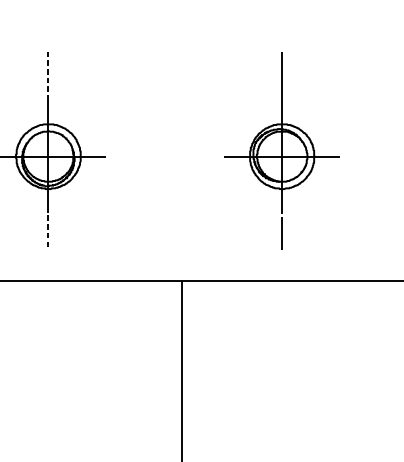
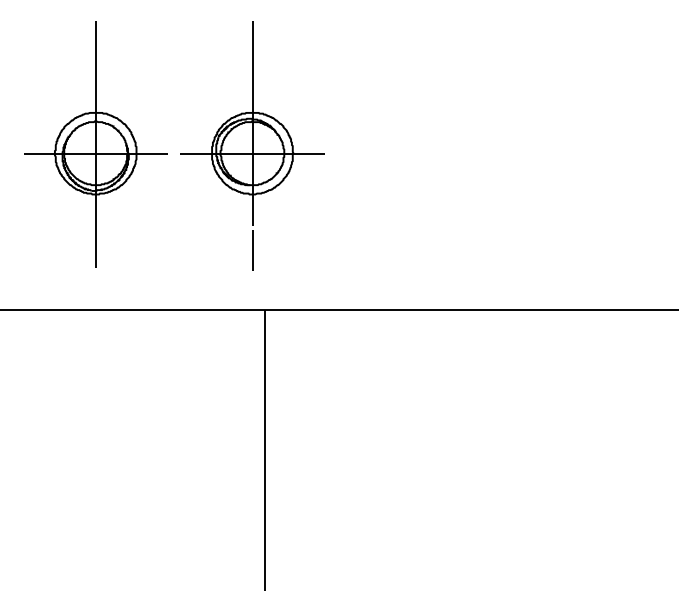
line: (48, 76) -> (95, 52), dashed -> solid
part: (282, 150) -> (252, 145), moved
line: (48, 229) -> (95, 245), dashed -> solid

